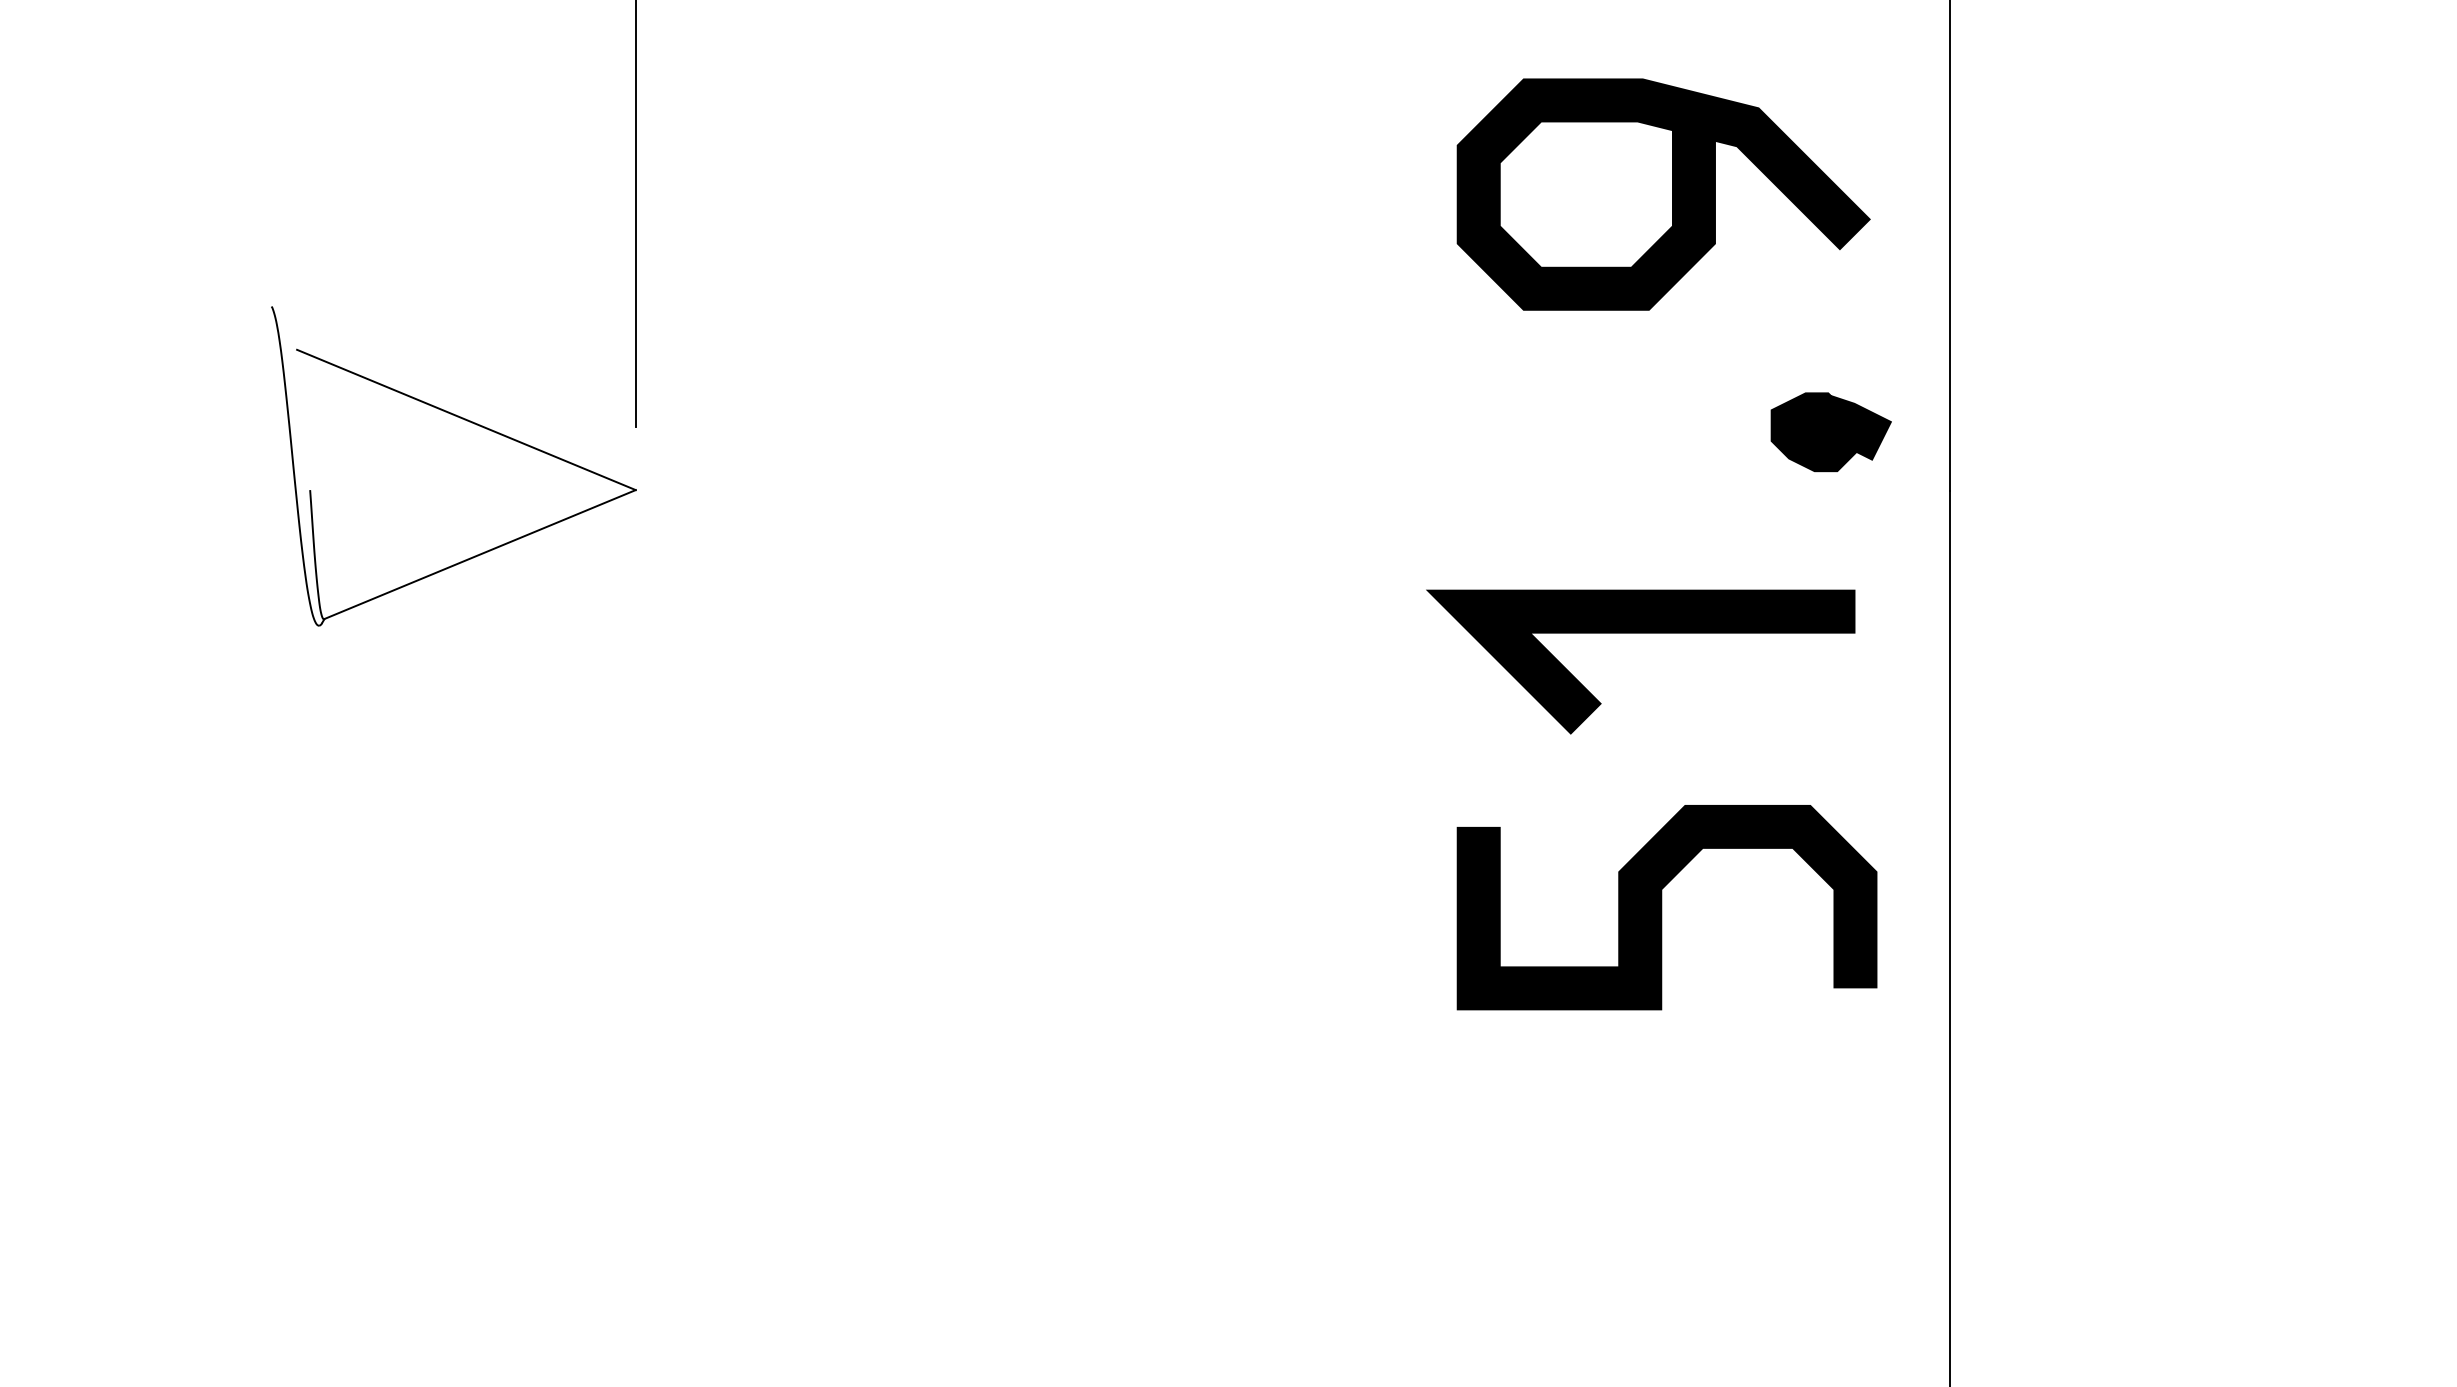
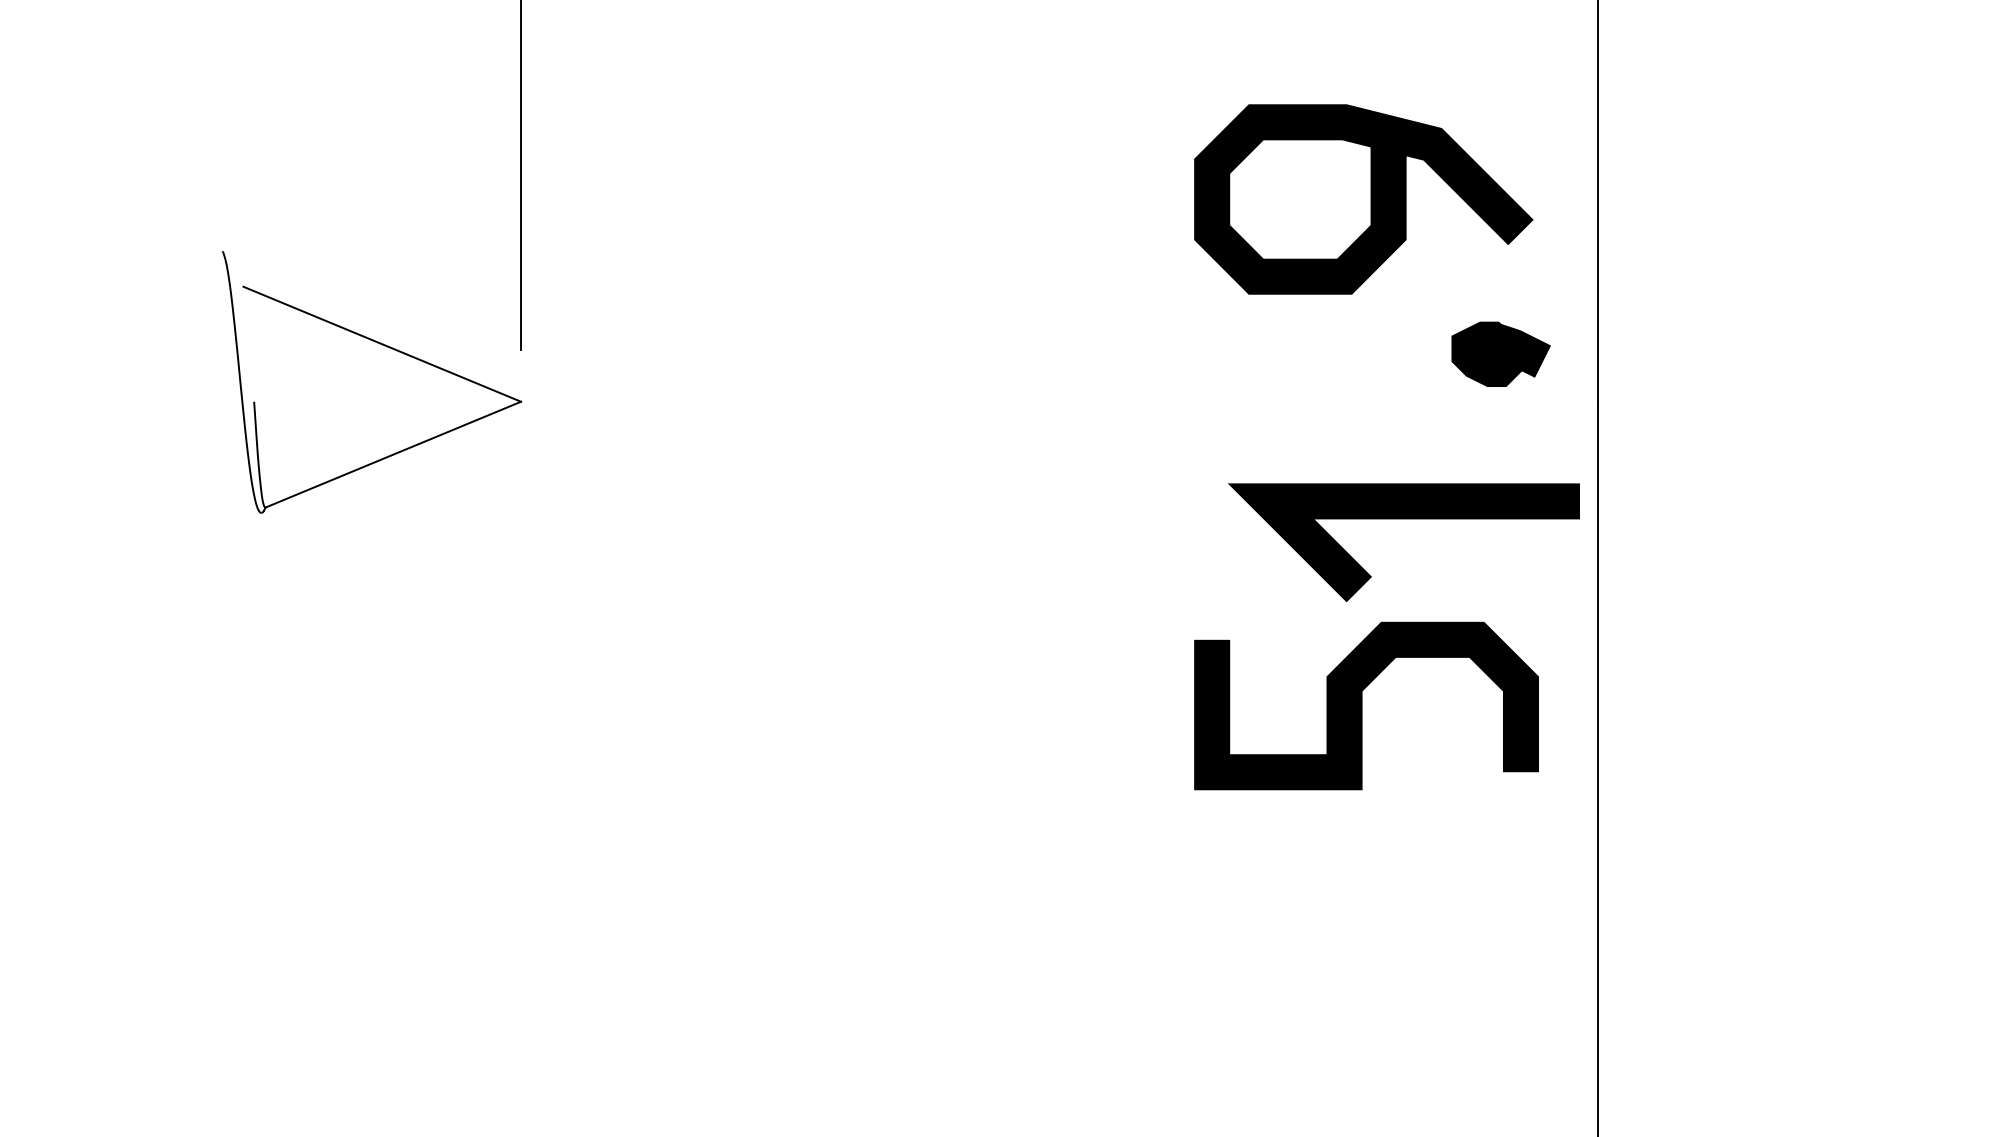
curve: (1671, 194) -> (1370, 199), moved
line: (1640, 633) -> (1403, 519), moved
curve: (1662, 906) -> (1362, 705), moved

